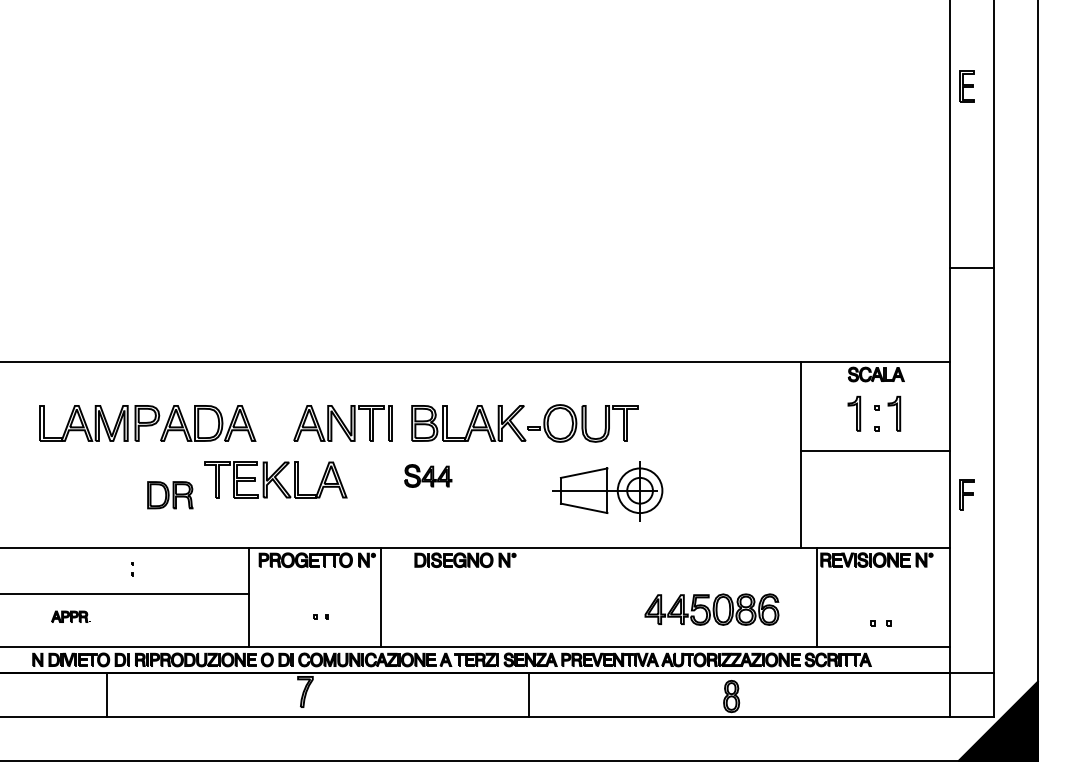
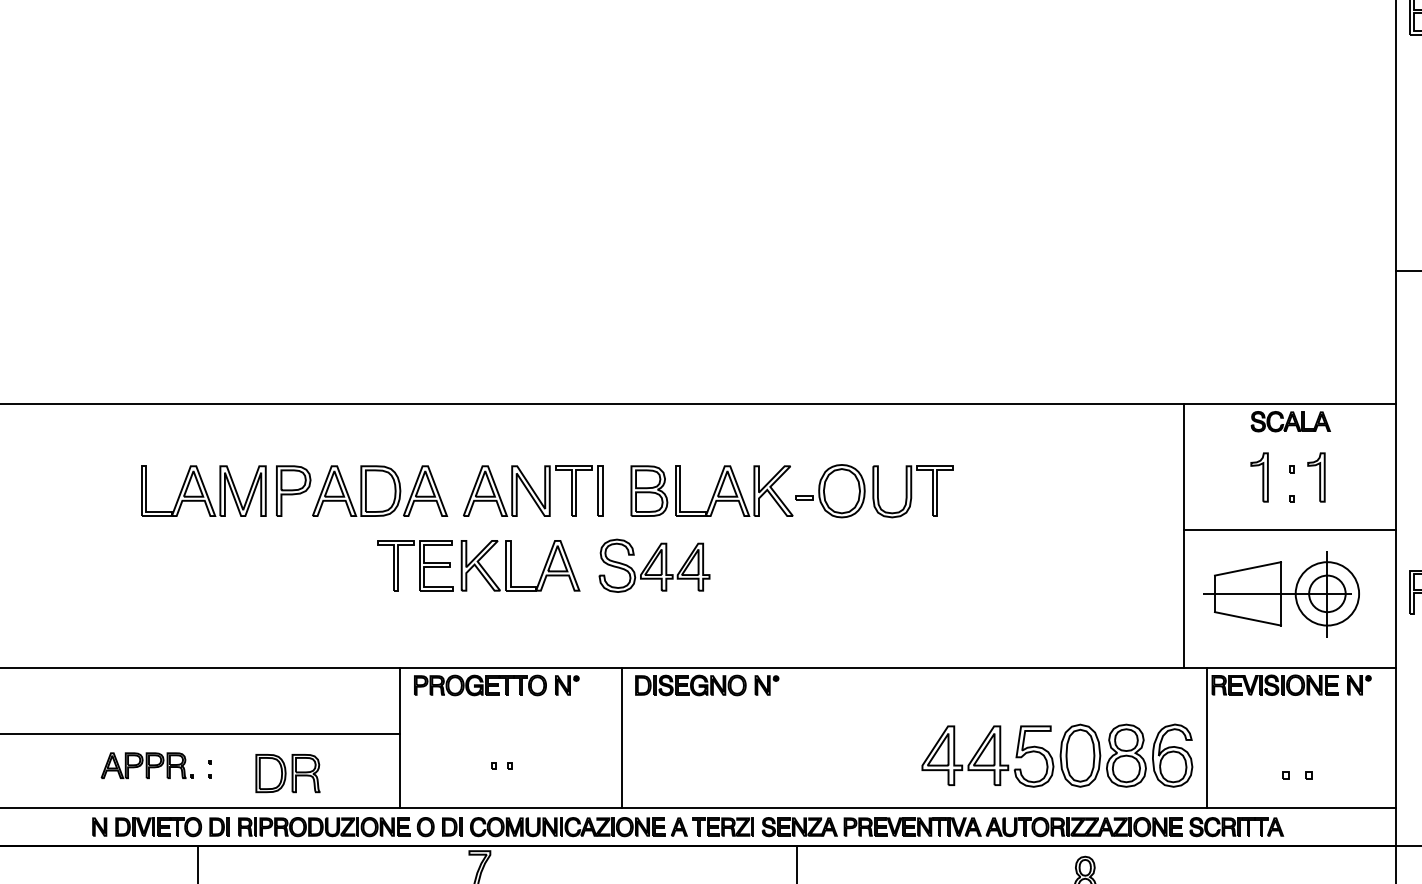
part: (147, 423) -> (293, 491), moved
part: (427, 475) -> (653, 565), size x1.67
part: (275, 479) -> (478, 565), moved
part: (607, 491) -> (1281, 594), moved
part: (170, 495) -> (288, 773), moved
part: (132, 569) -> (210, 769), moved
line: (381, 596) -> (622, 736), moved
part: (711, 609) -> (1056, 755), size x1.43
part: (70, 616) -> (146, 765), size x1.67

